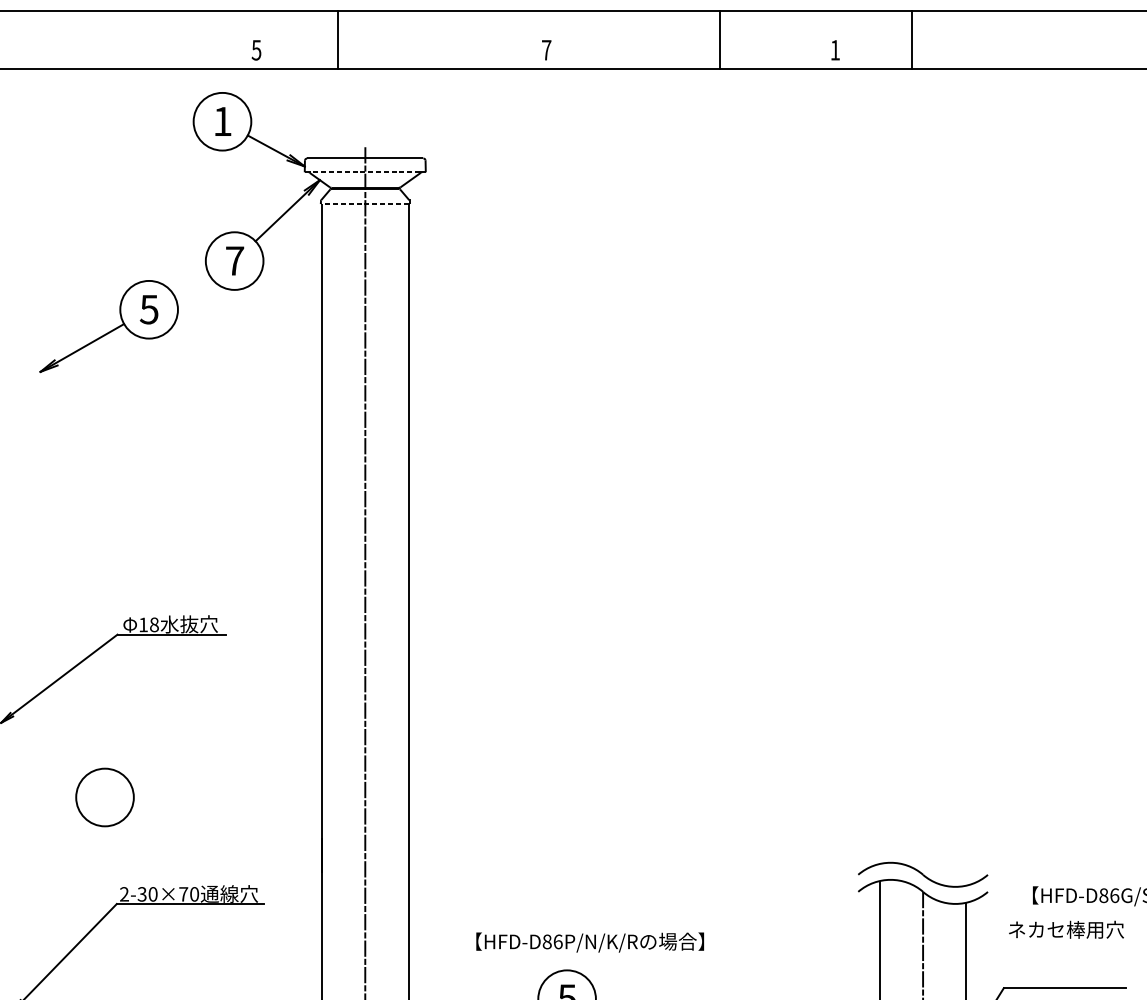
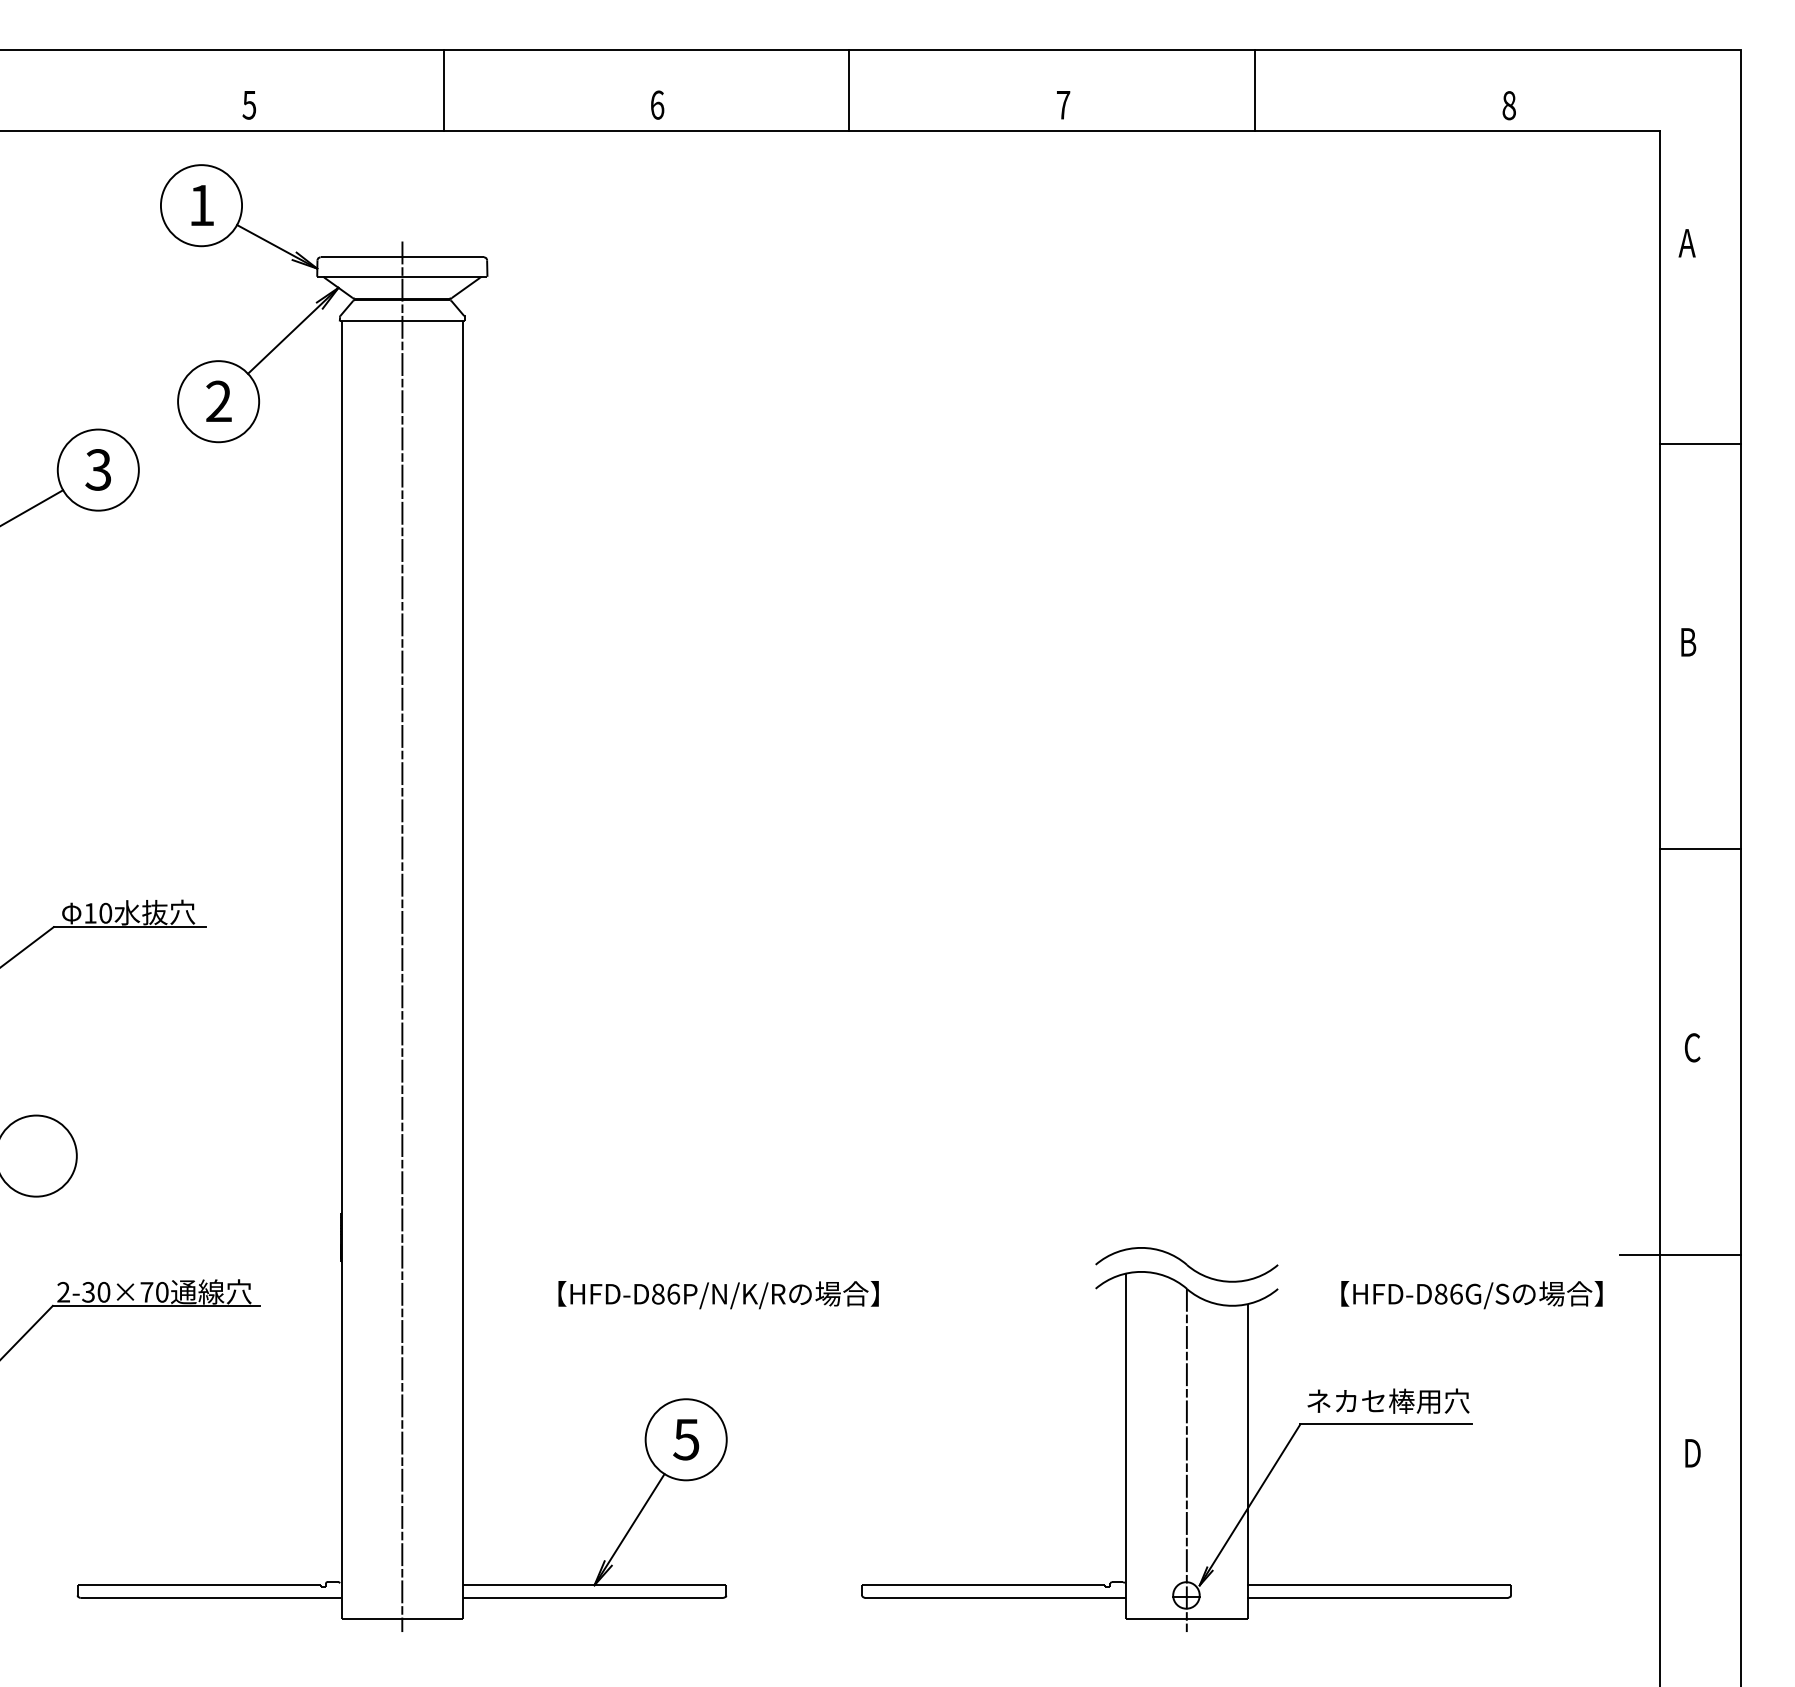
line: (337, 39) -> (443, 90), moved
line: (720, 39) -> (849, 90), moved
line: (911, 39) -> (1254, 90), moved
text: (546, 49) -> (657, 104), 7 -> 6
text: (835, 50) -> (1063, 105), 1 -> 7
line: (364, 172) -> (401, 276), dashed -> solid
line: (365, 204) -> (402, 321), dashed -> solid
text: (234, 260) -> (218, 400), 7 -> 2
text: (149, 309) -> (98, 469), 5 -> 3
text: (154, 625) -> (105, 913), 18 -> 10
text: (1066, 929) -> (1388, 1400), moved
text: (590, 942) -> (718, 1295), moved

